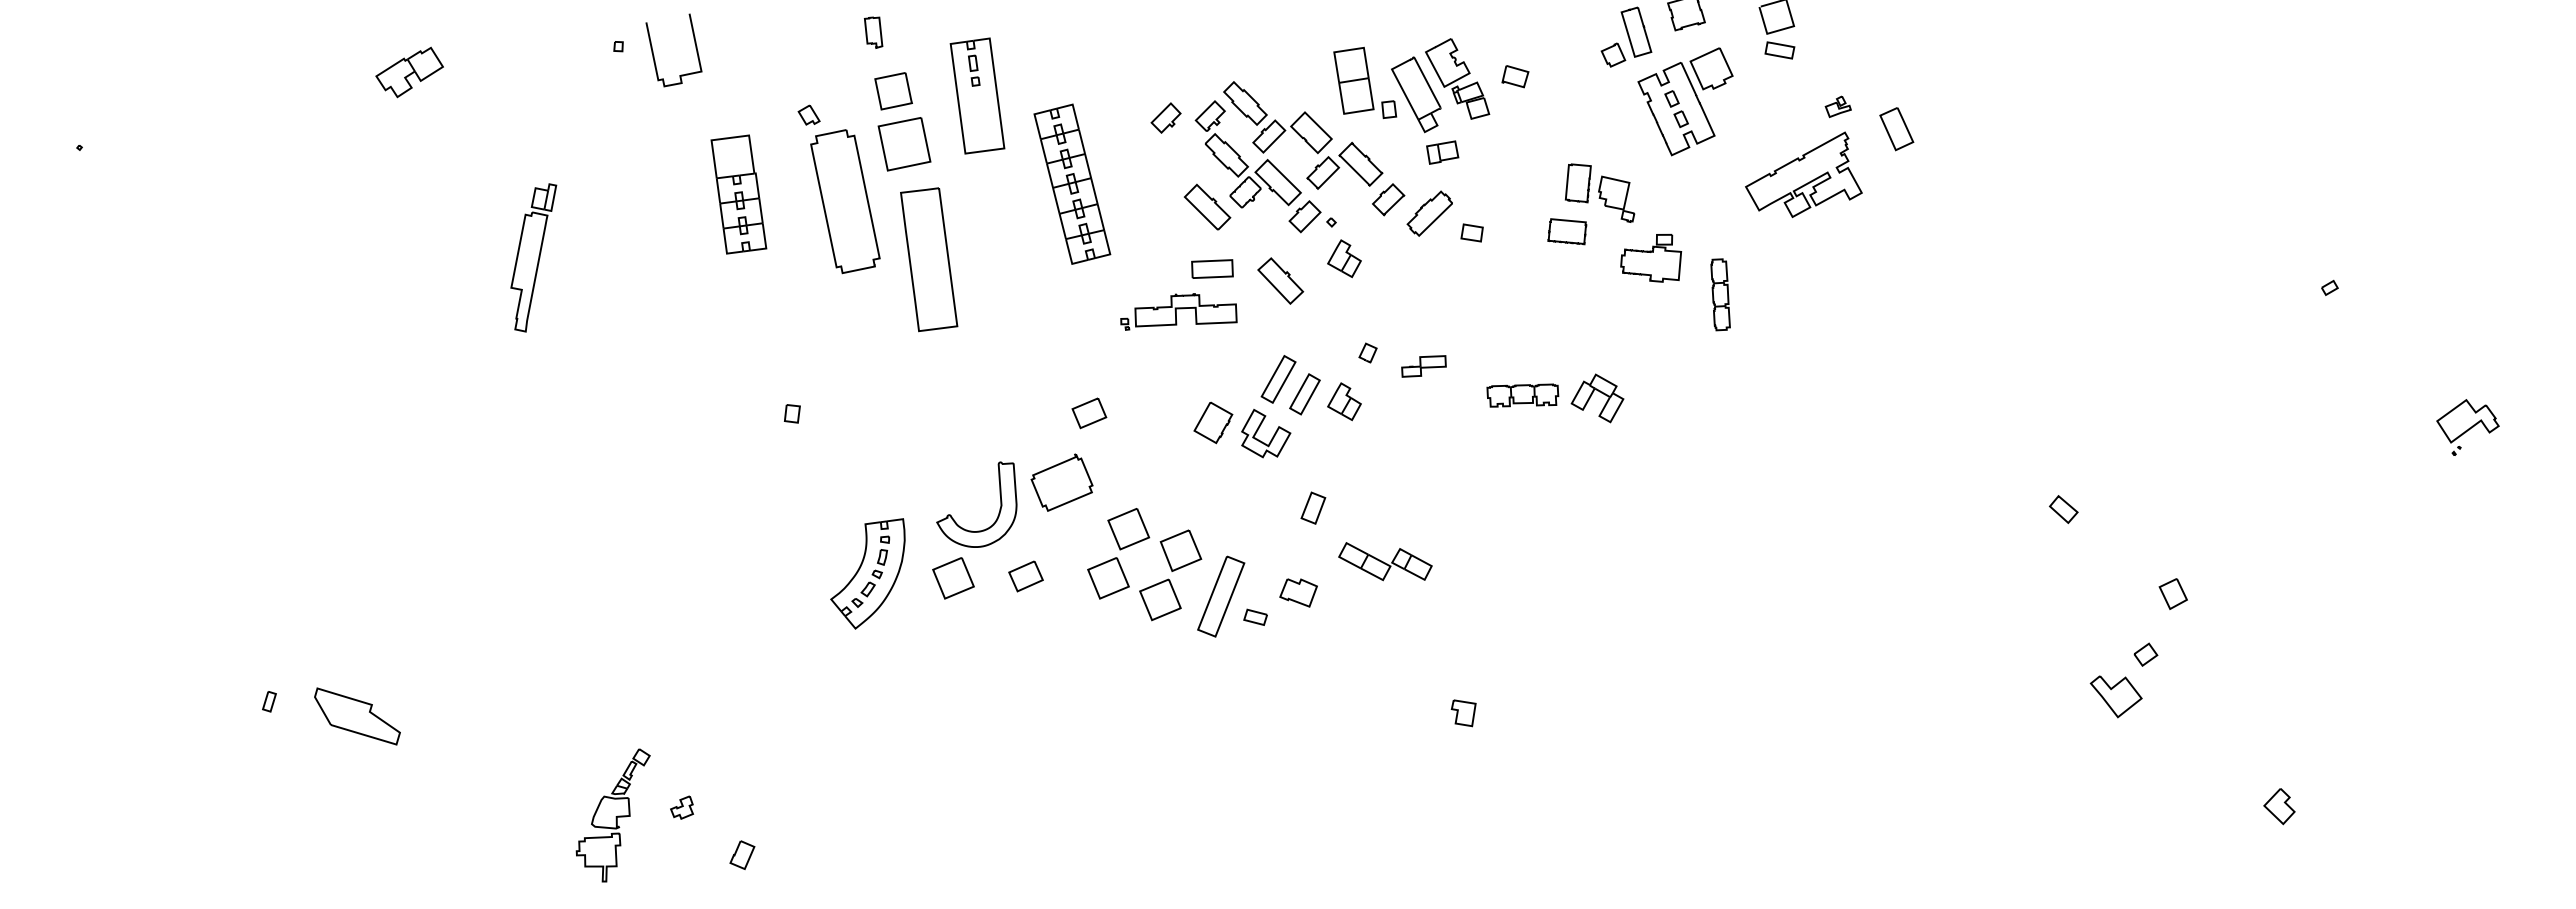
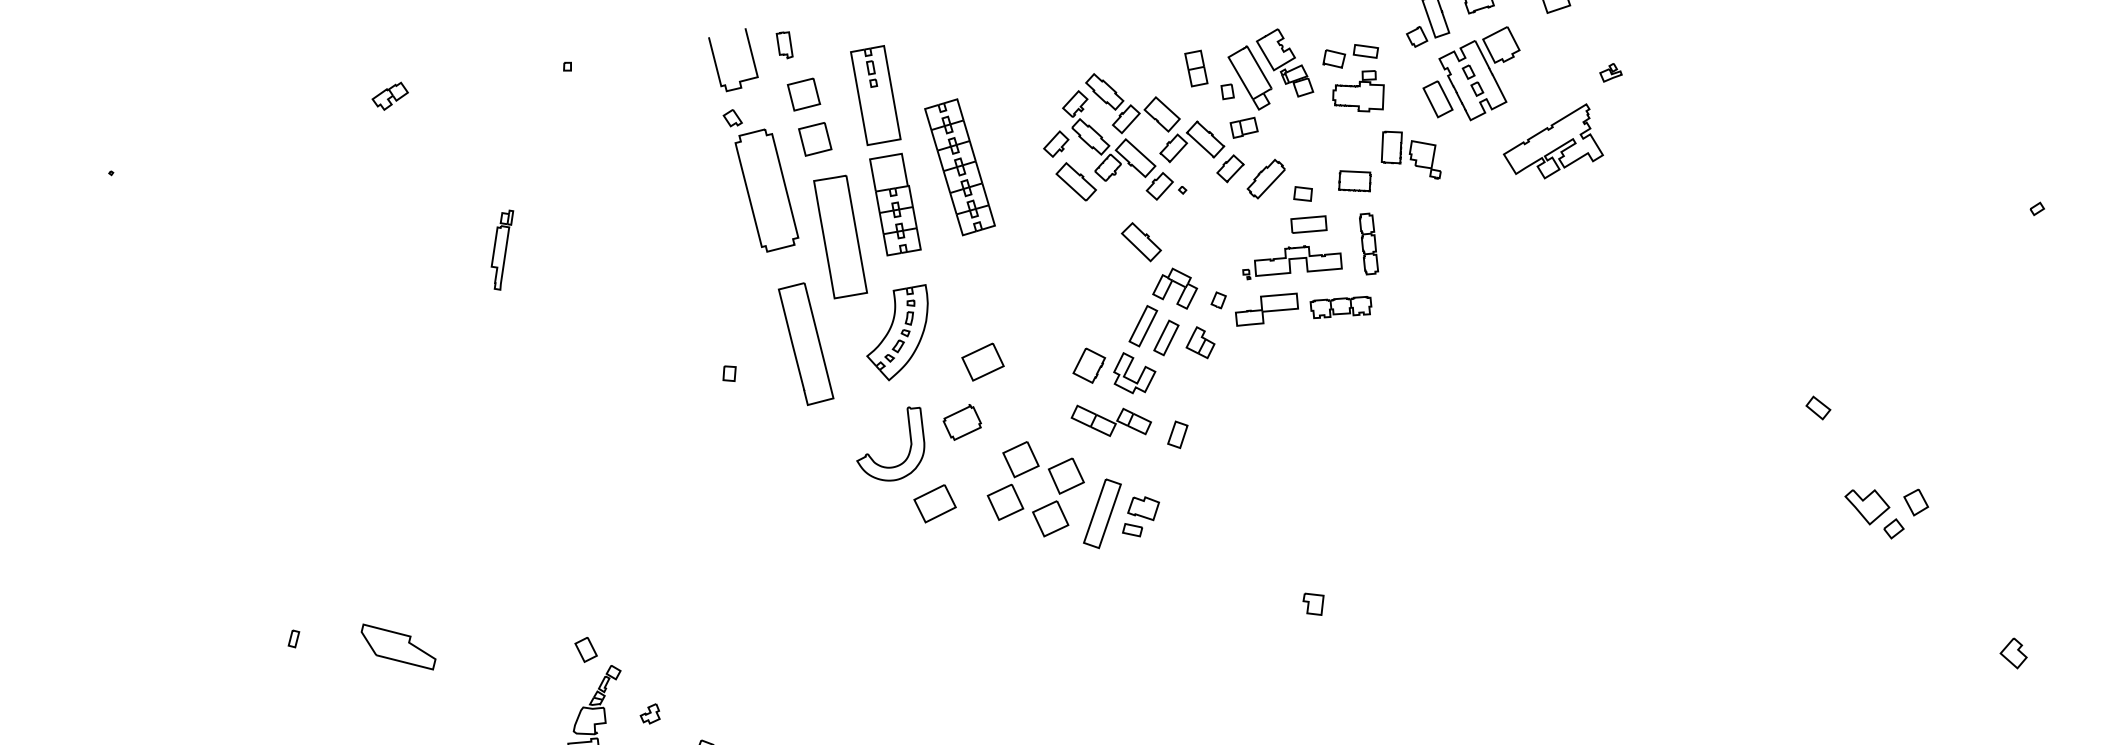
part: (1779, 50) -> (1365, 51), moved
curve: (654, 55) -> (717, 65), moved
part: (409, 71) -> (390, 95), size x0.62
part: (1353, 80) -> (1196, 68), size x0.62
part: (1165, 117) -> (1055, 143), moved
part: (1896, 129) -> (1437, 99), moved
part: (904, 143) -> (815, 138), size x0.71
part: (1442, 152) -> (1244, 127), moved
part: (1803, 174) -> (1552, 141), moved
part: (738, 194) -> (895, 204), moved
part: (1567, 231) -> (1354, 181), moved
part: (533, 257) -> (502, 249), size x0.62
part: (1651, 257) -> (1358, 91), moved
part: (1344, 258) -> (1195, 220), removed
part: (1212, 268) -> (1308, 224), moved
part: (1720, 294) -> (1368, 243), moved
part: (1178, 311) -> (1291, 261), moved
part: (1423, 366) -> (1266, 309), size x1.67
part: (883, 382) -> (806, 343), added
part: (1599, 392) -> (1176, 283), moved
part: (1522, 395) -> (1340, 307), moved
part: (1089, 413) -> (983, 362), size x1.43
part: (1061, 482) -> (961, 422), size x0.71
part: (1385, 561) -> (1111, 420), moved
part: (867, 573) -> (897, 332), moved
part: (1025, 576) -> (934, 503), size x1.43
part: (953, 578) -> (873, 508), removed
part: (1298, 592) -> (1143, 508), moved
part: (2172, 593) -> (1915, 502), moved
part: (2115, 696) -> (1866, 506), moved
part: (357, 716) -> (398, 647), moved
part: (610, 729) -> (586, 649), added

